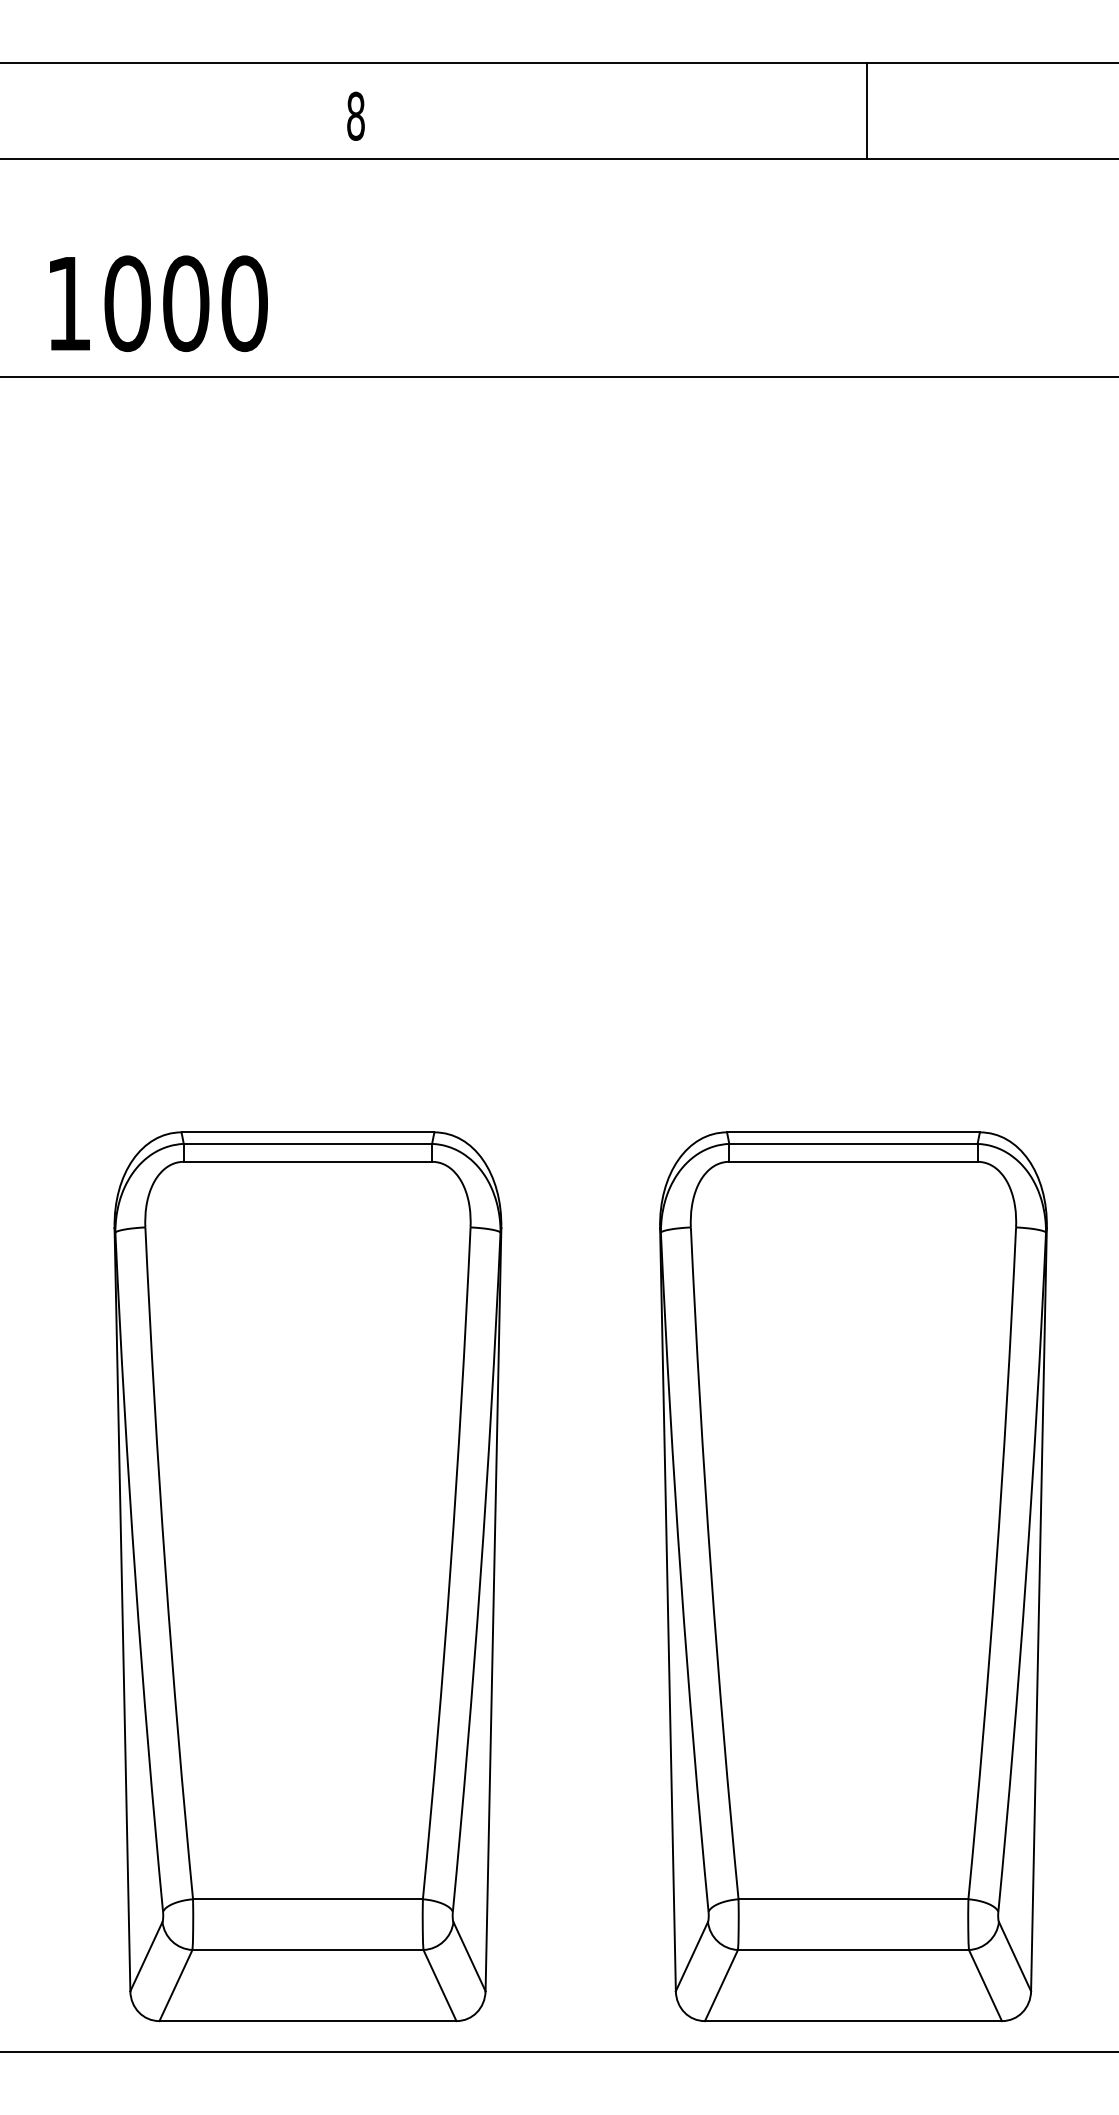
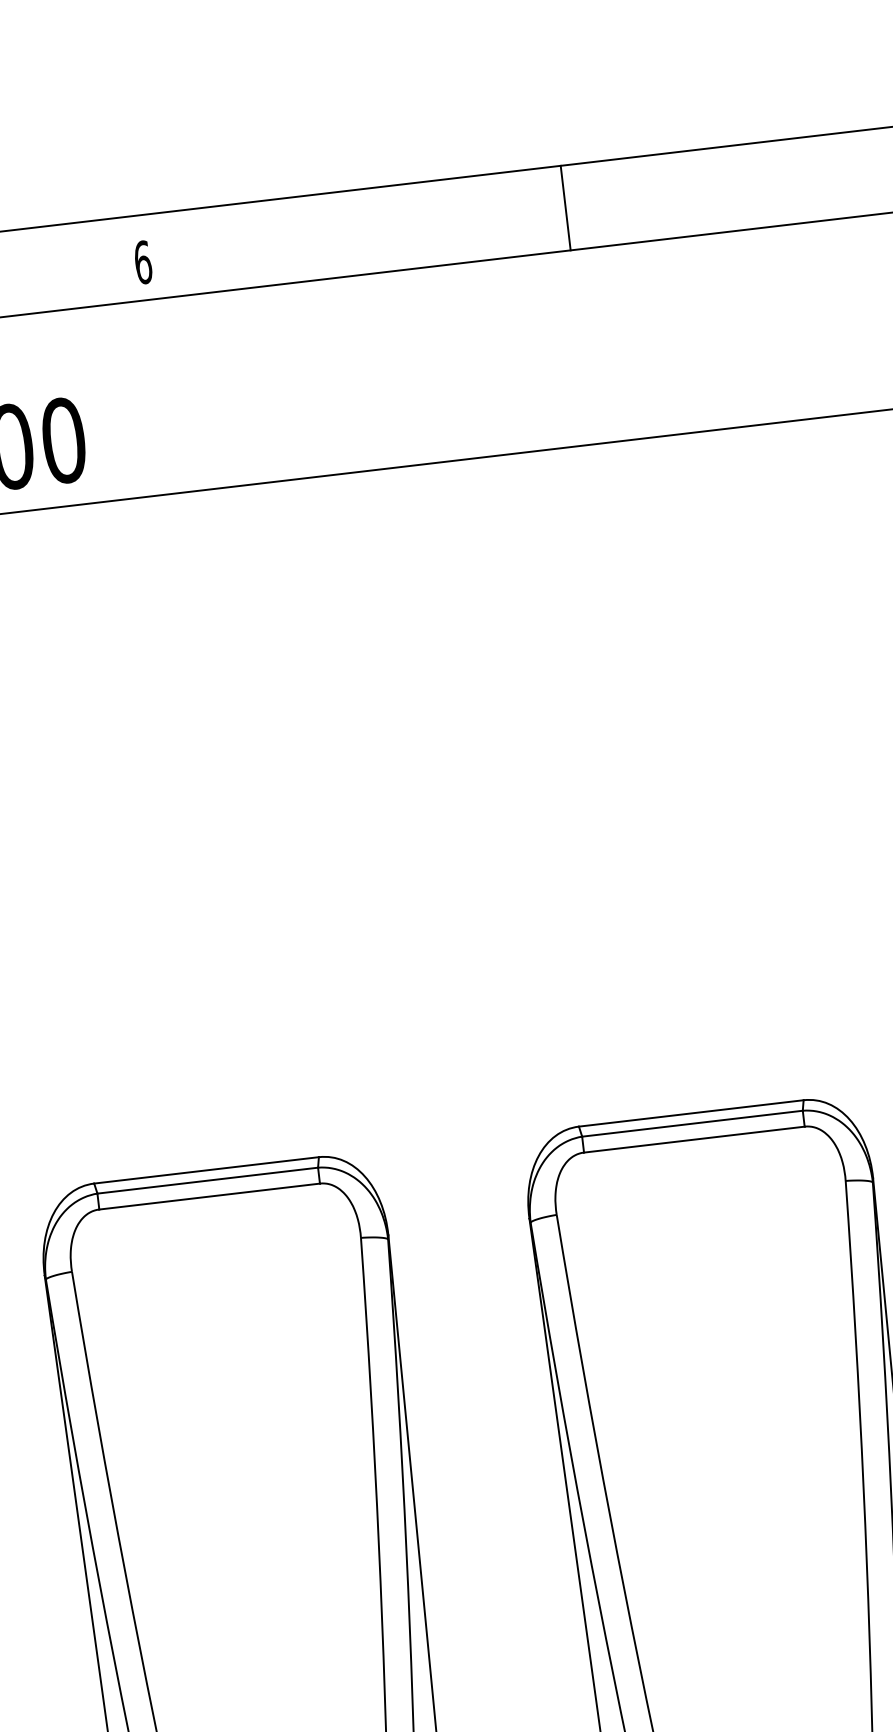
line: (867, 110) -> (565, 207), moved
text: (356, 115) -> (143, 261), 8 -> 6

